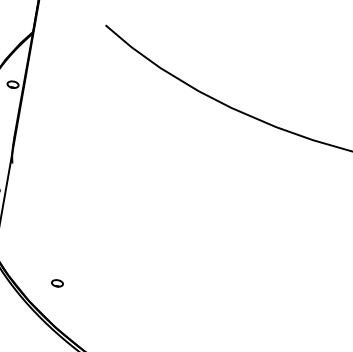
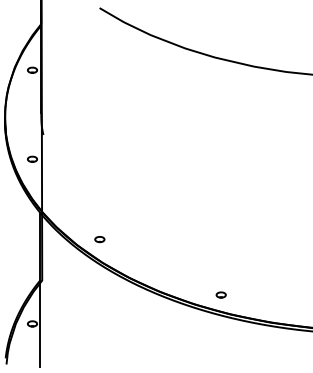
part: (57, 283) -> (99, 239), moved

